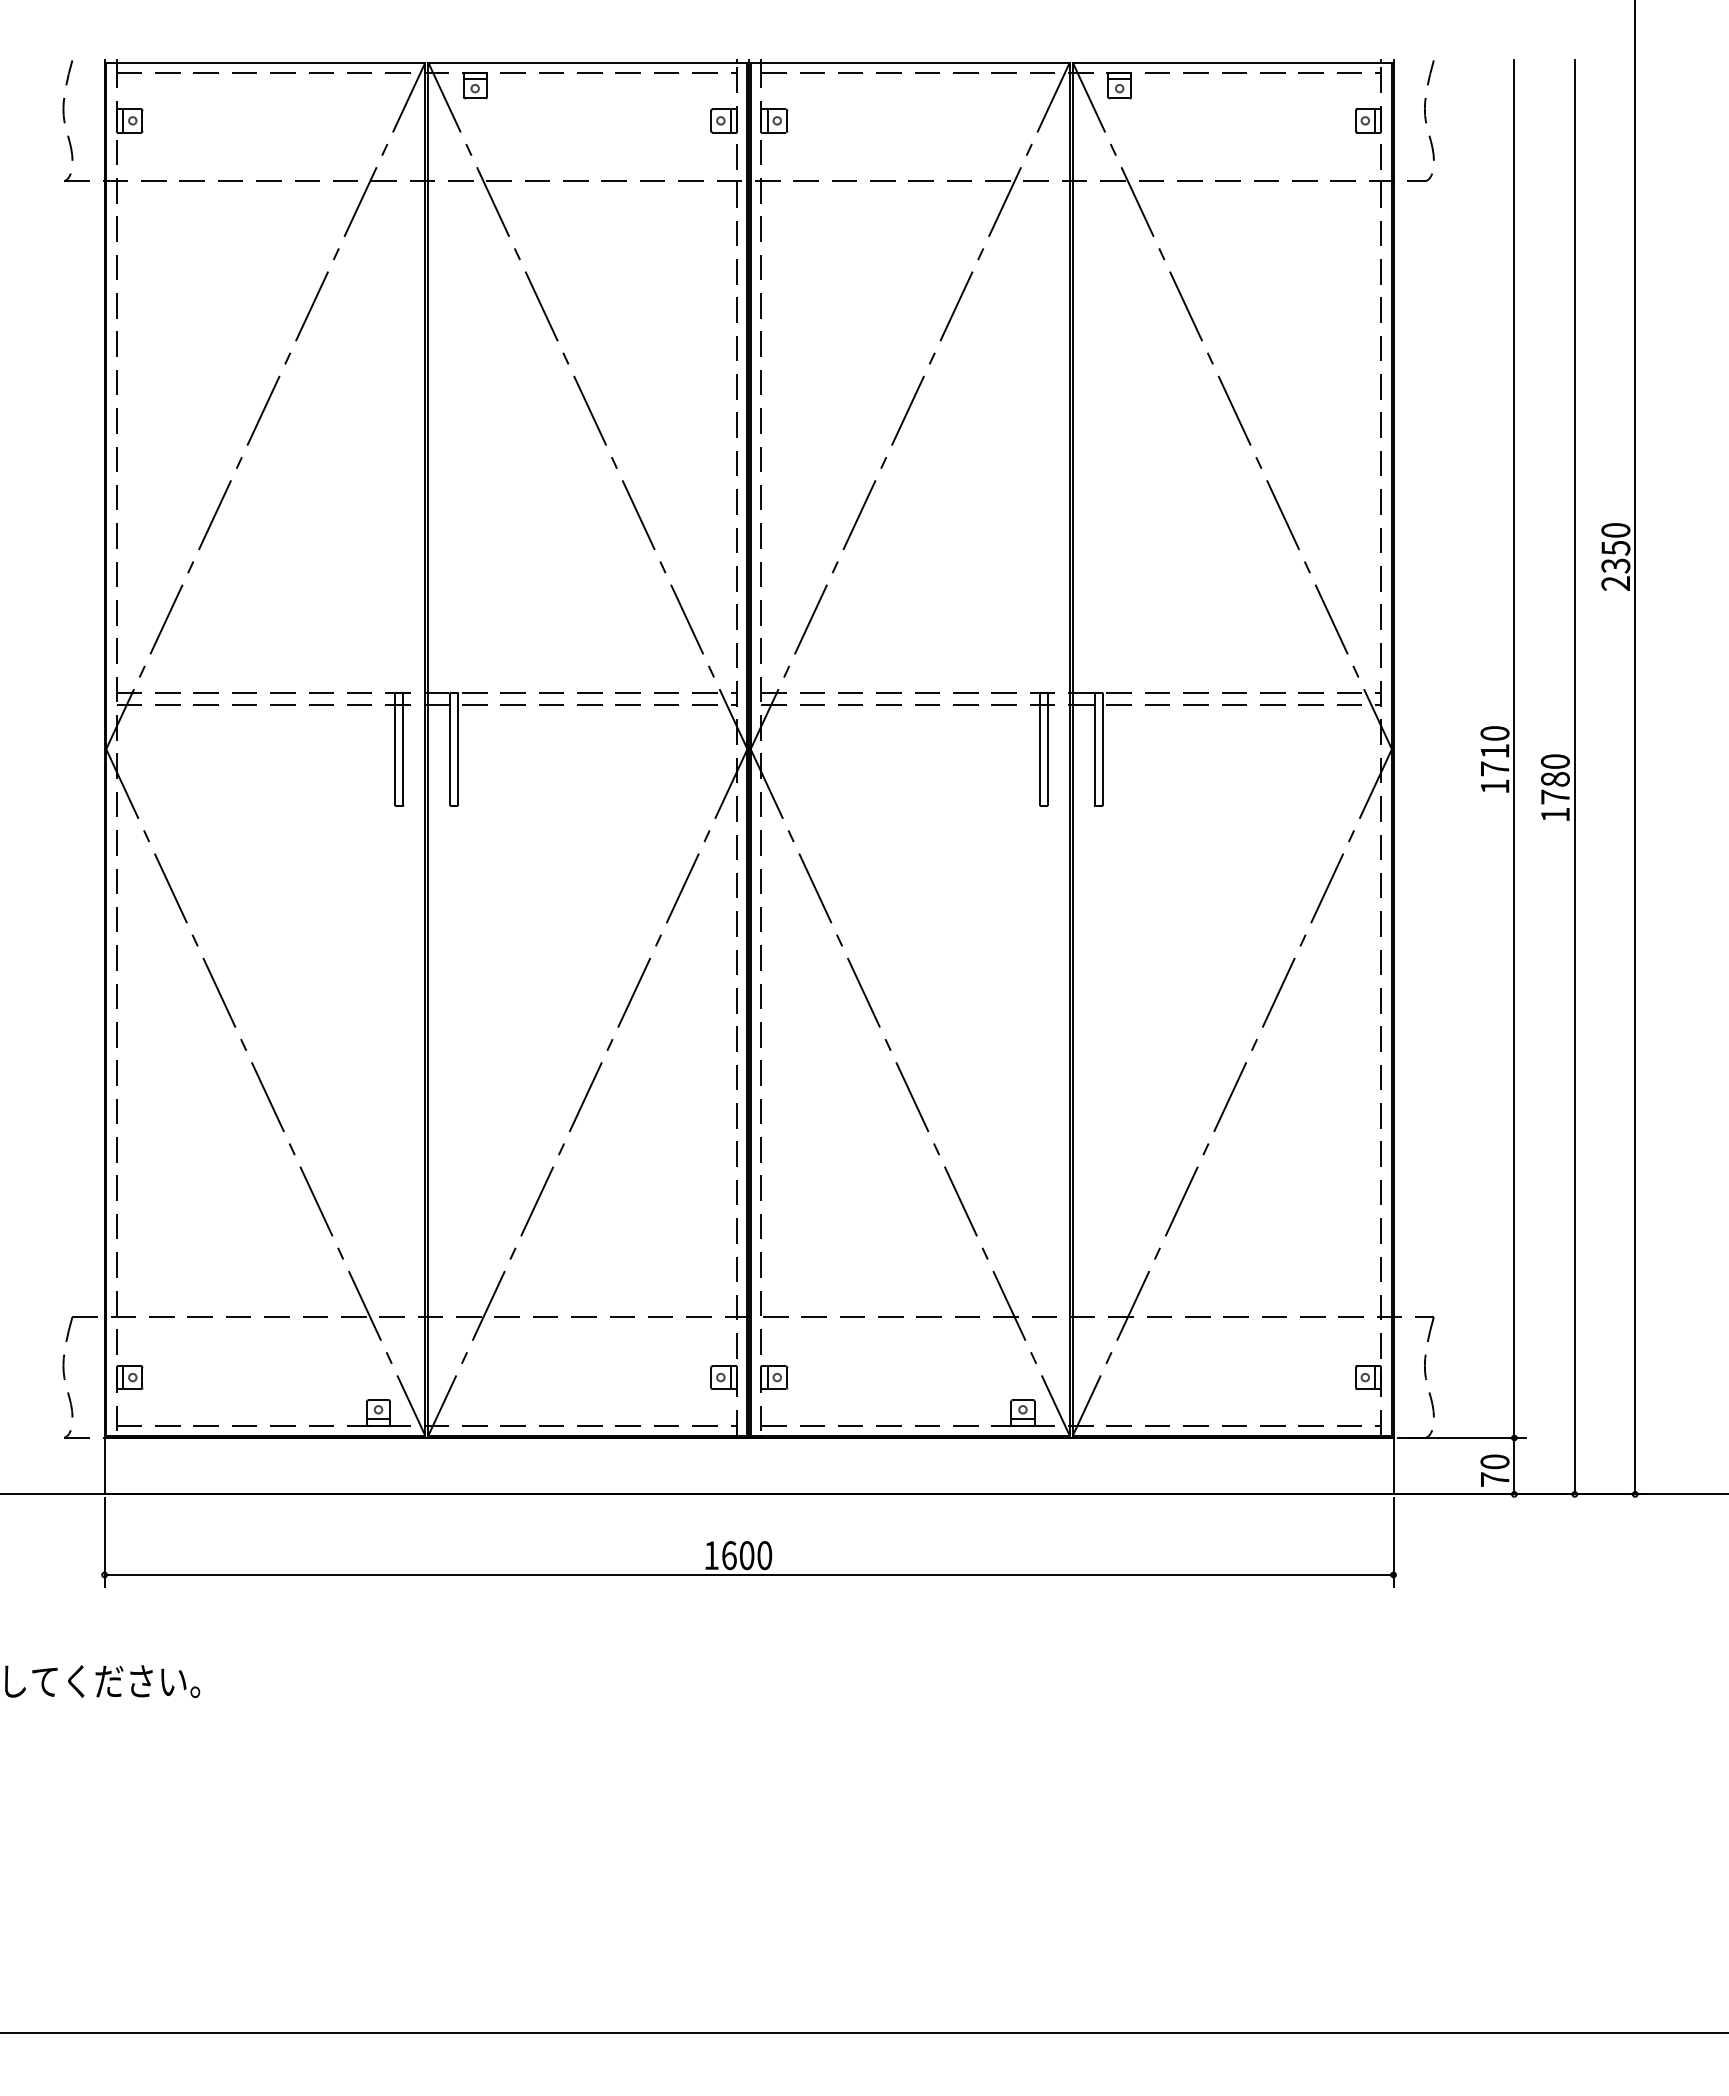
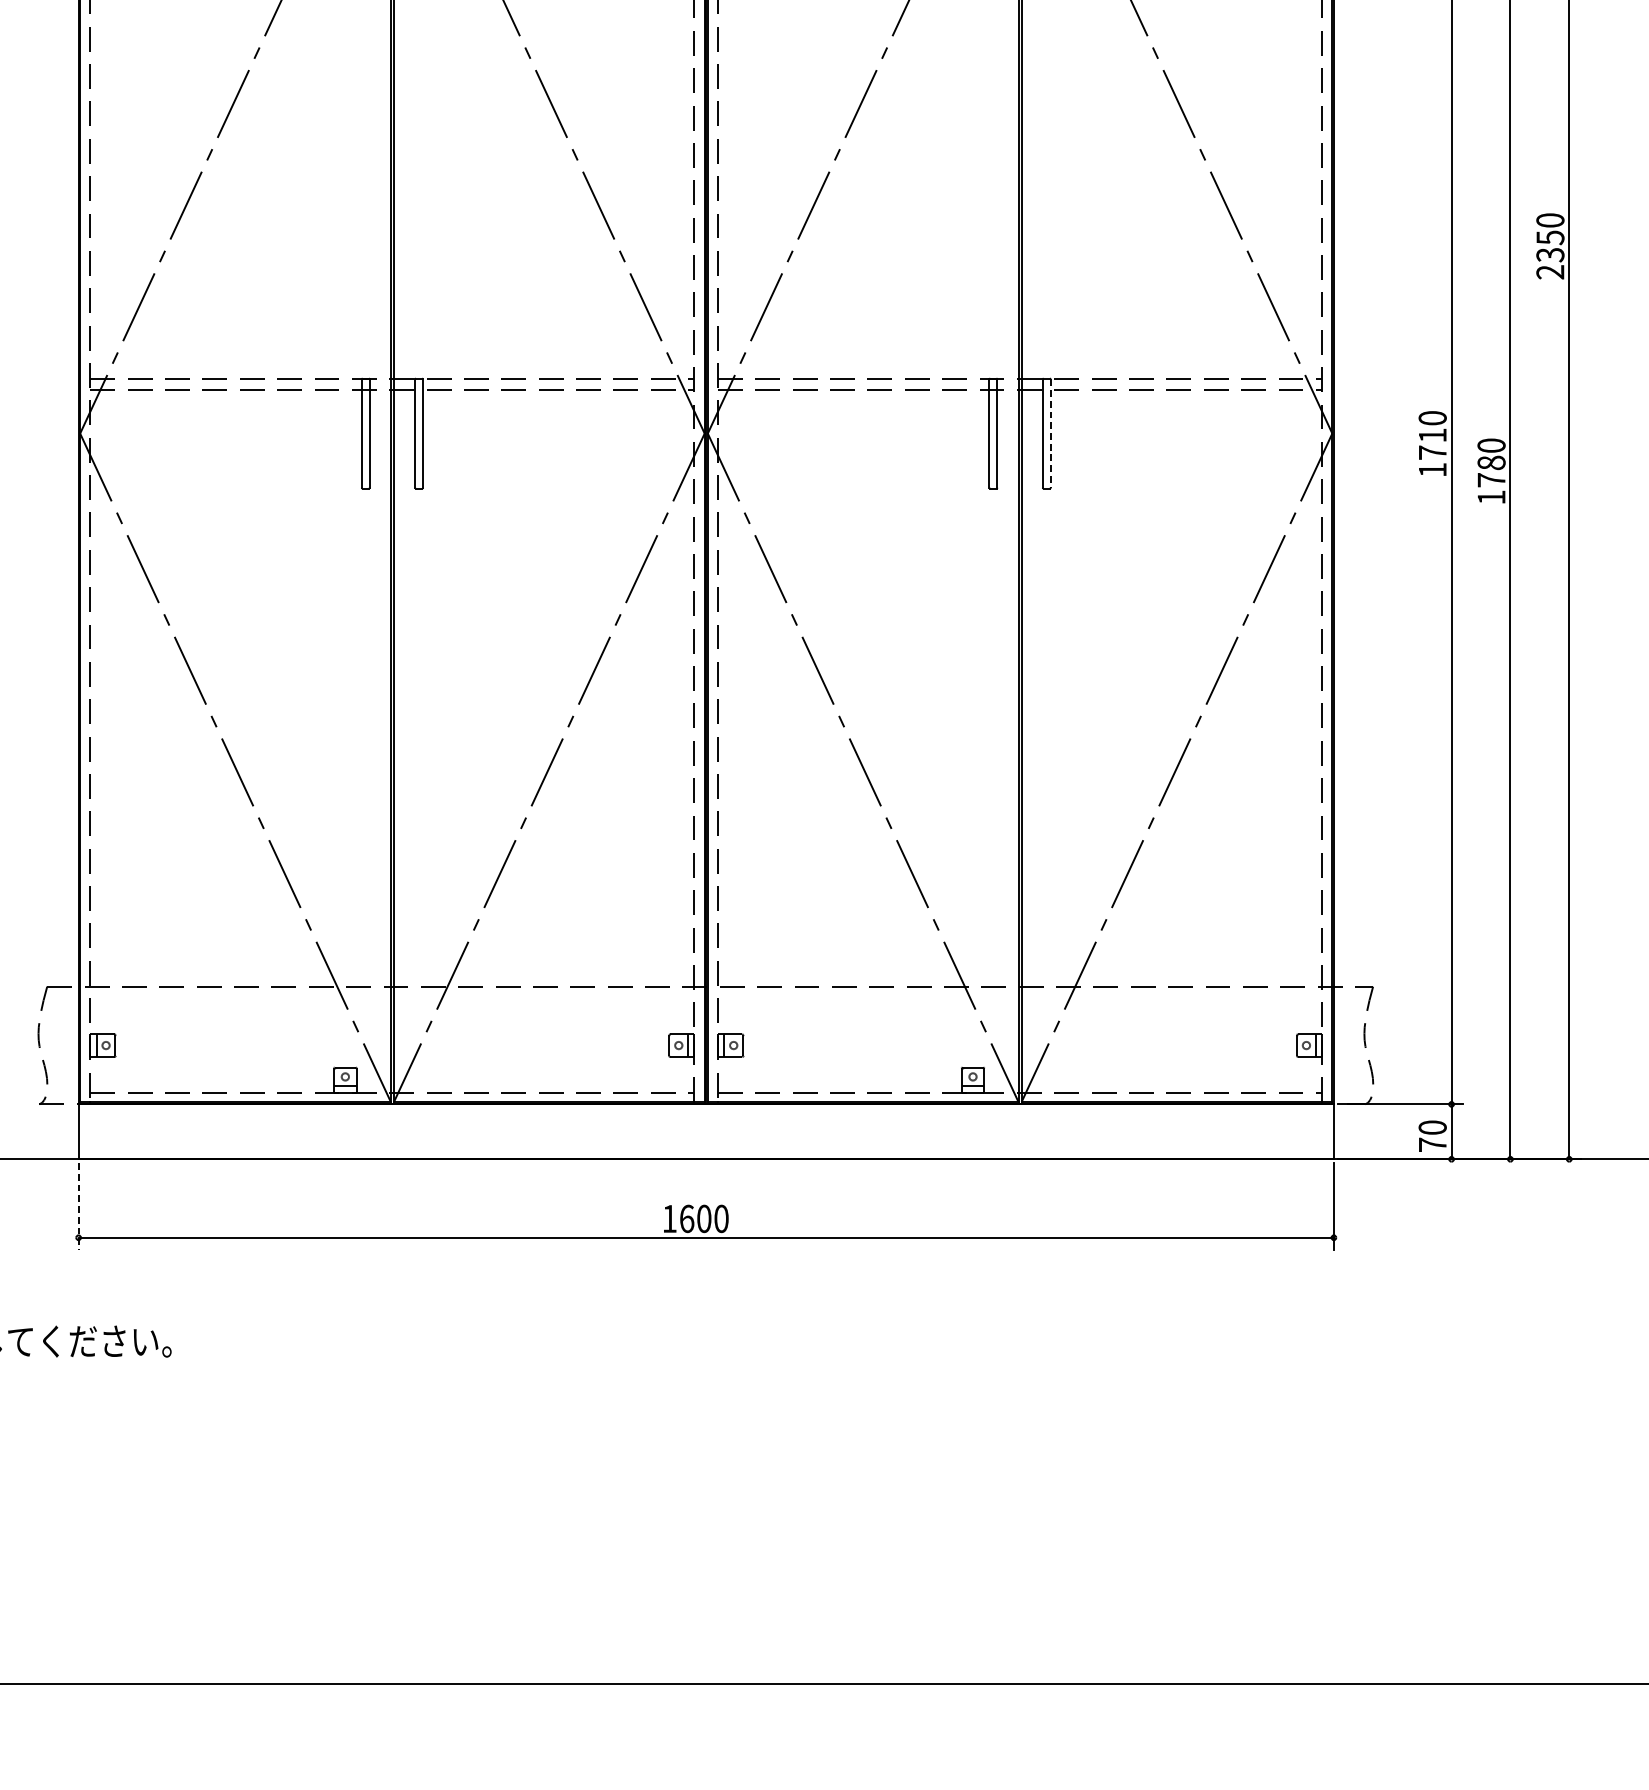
line: (1102, 749) -> (1050, 433), solid -> dashed
line: (104, 1543) -> (78, 1207), solid -> dashed

